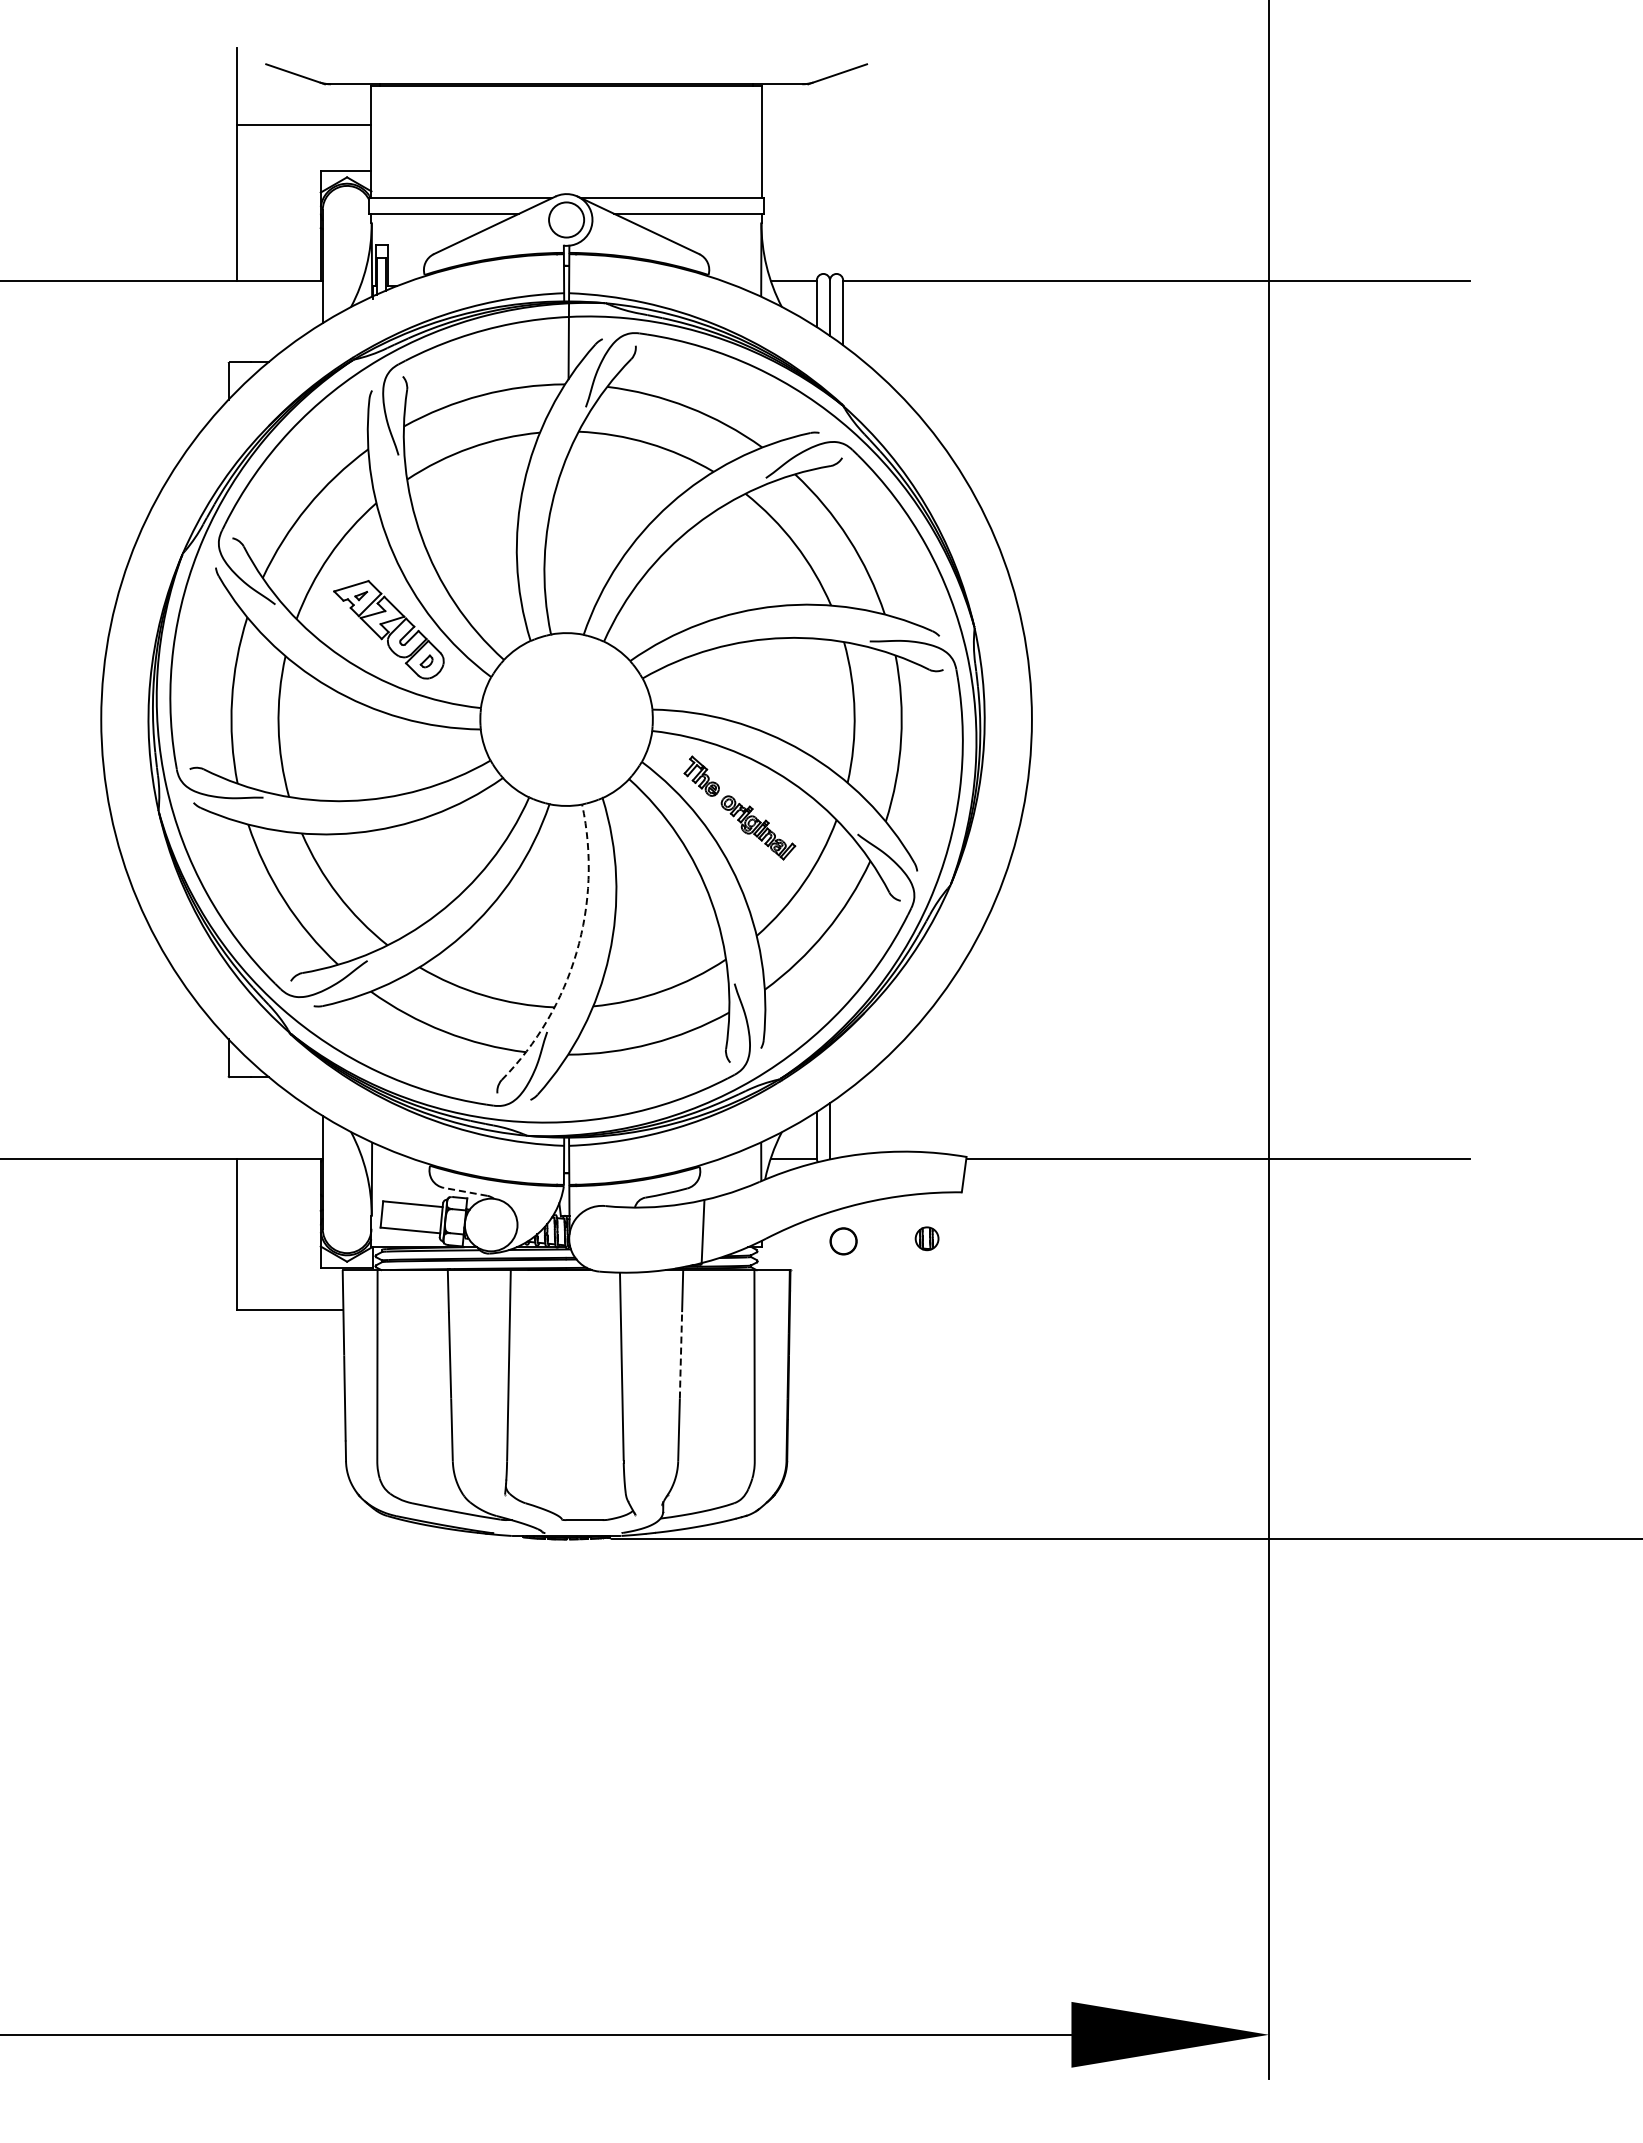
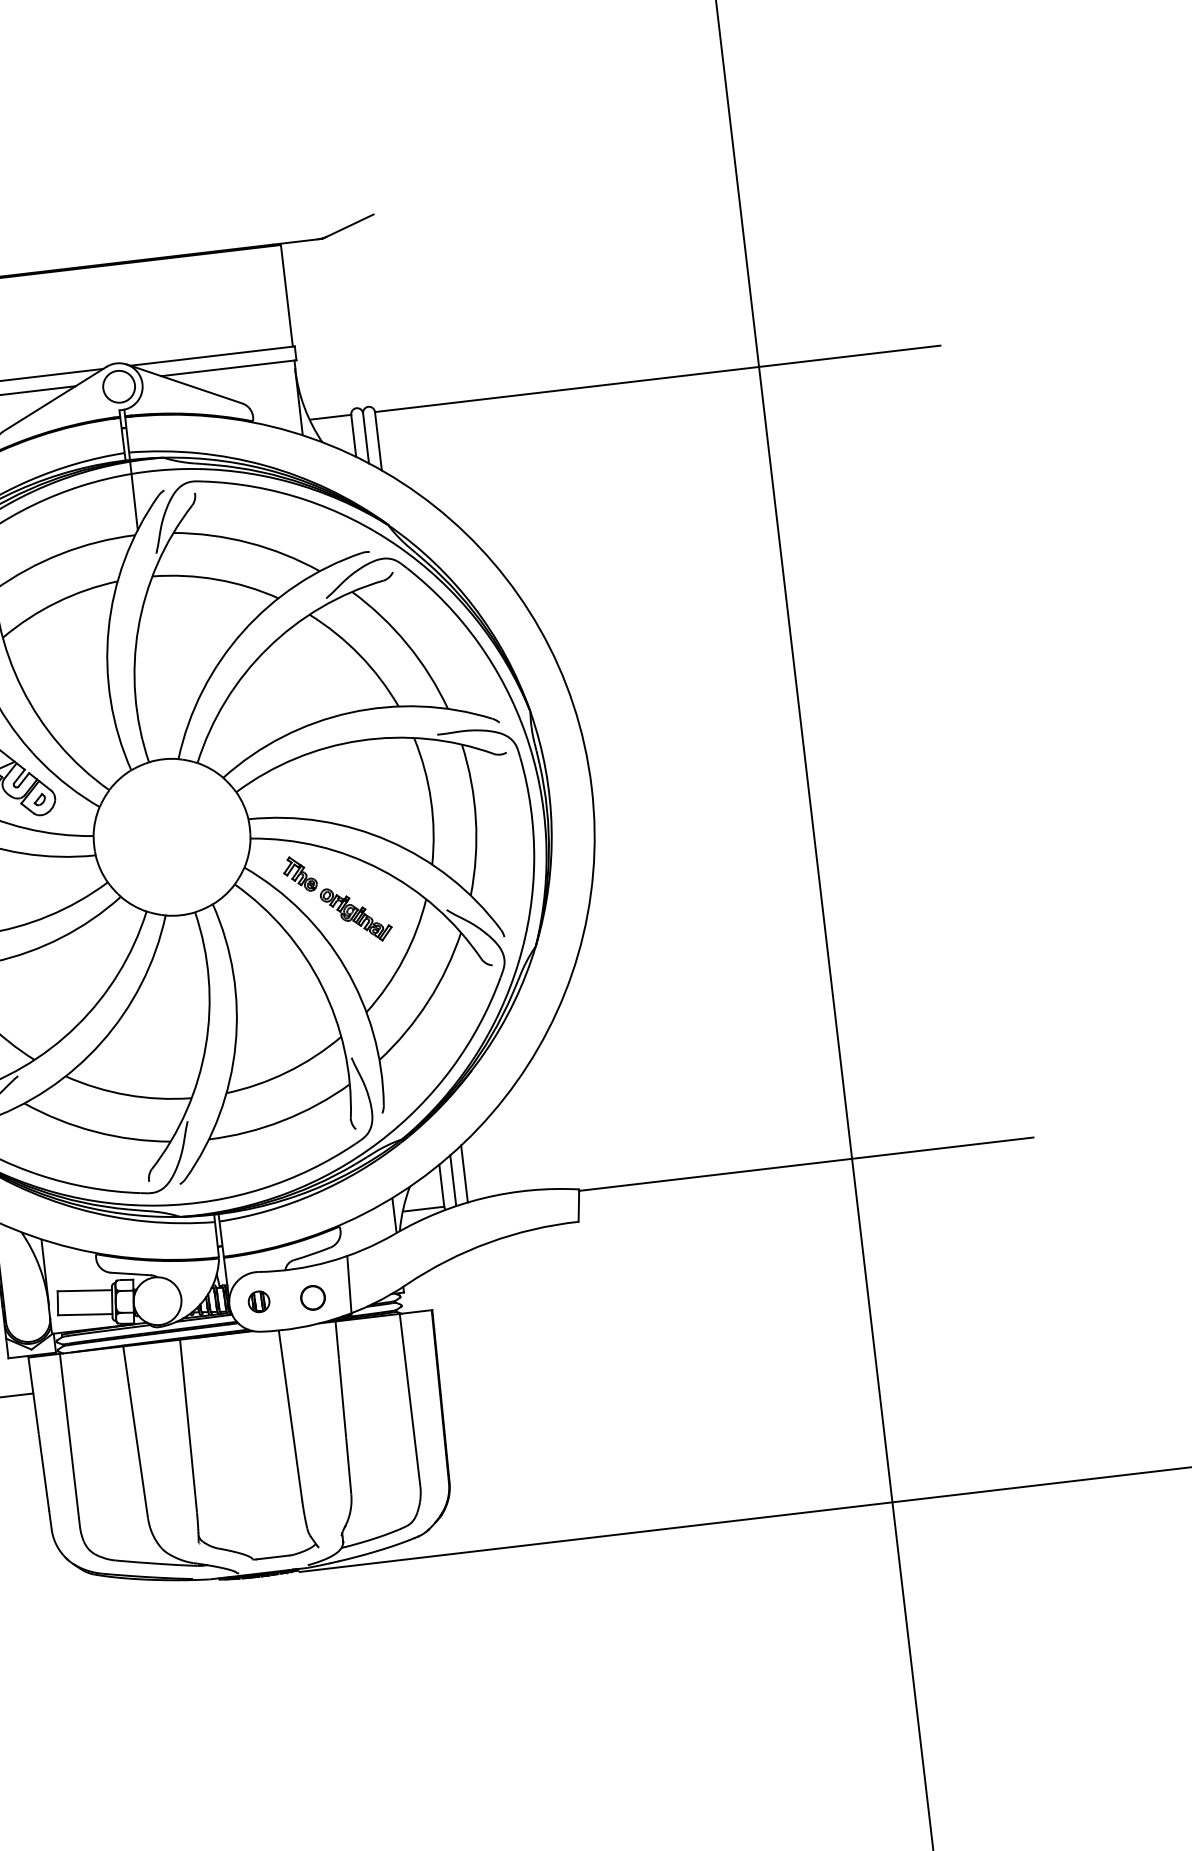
arc: (576, 952) -> (205, 1046), dashed -> solid
line: (843, 1124) -> (464, 1173), added
line: (465, 1191) -> (130, 1273), dashed -> solid
part: (926, 1238) -> (258, 1301), moved
circle: (843, 1241) -> (312, 1298), moved
line: (680, 1355) -> (342, 1398), dashed -> solid

